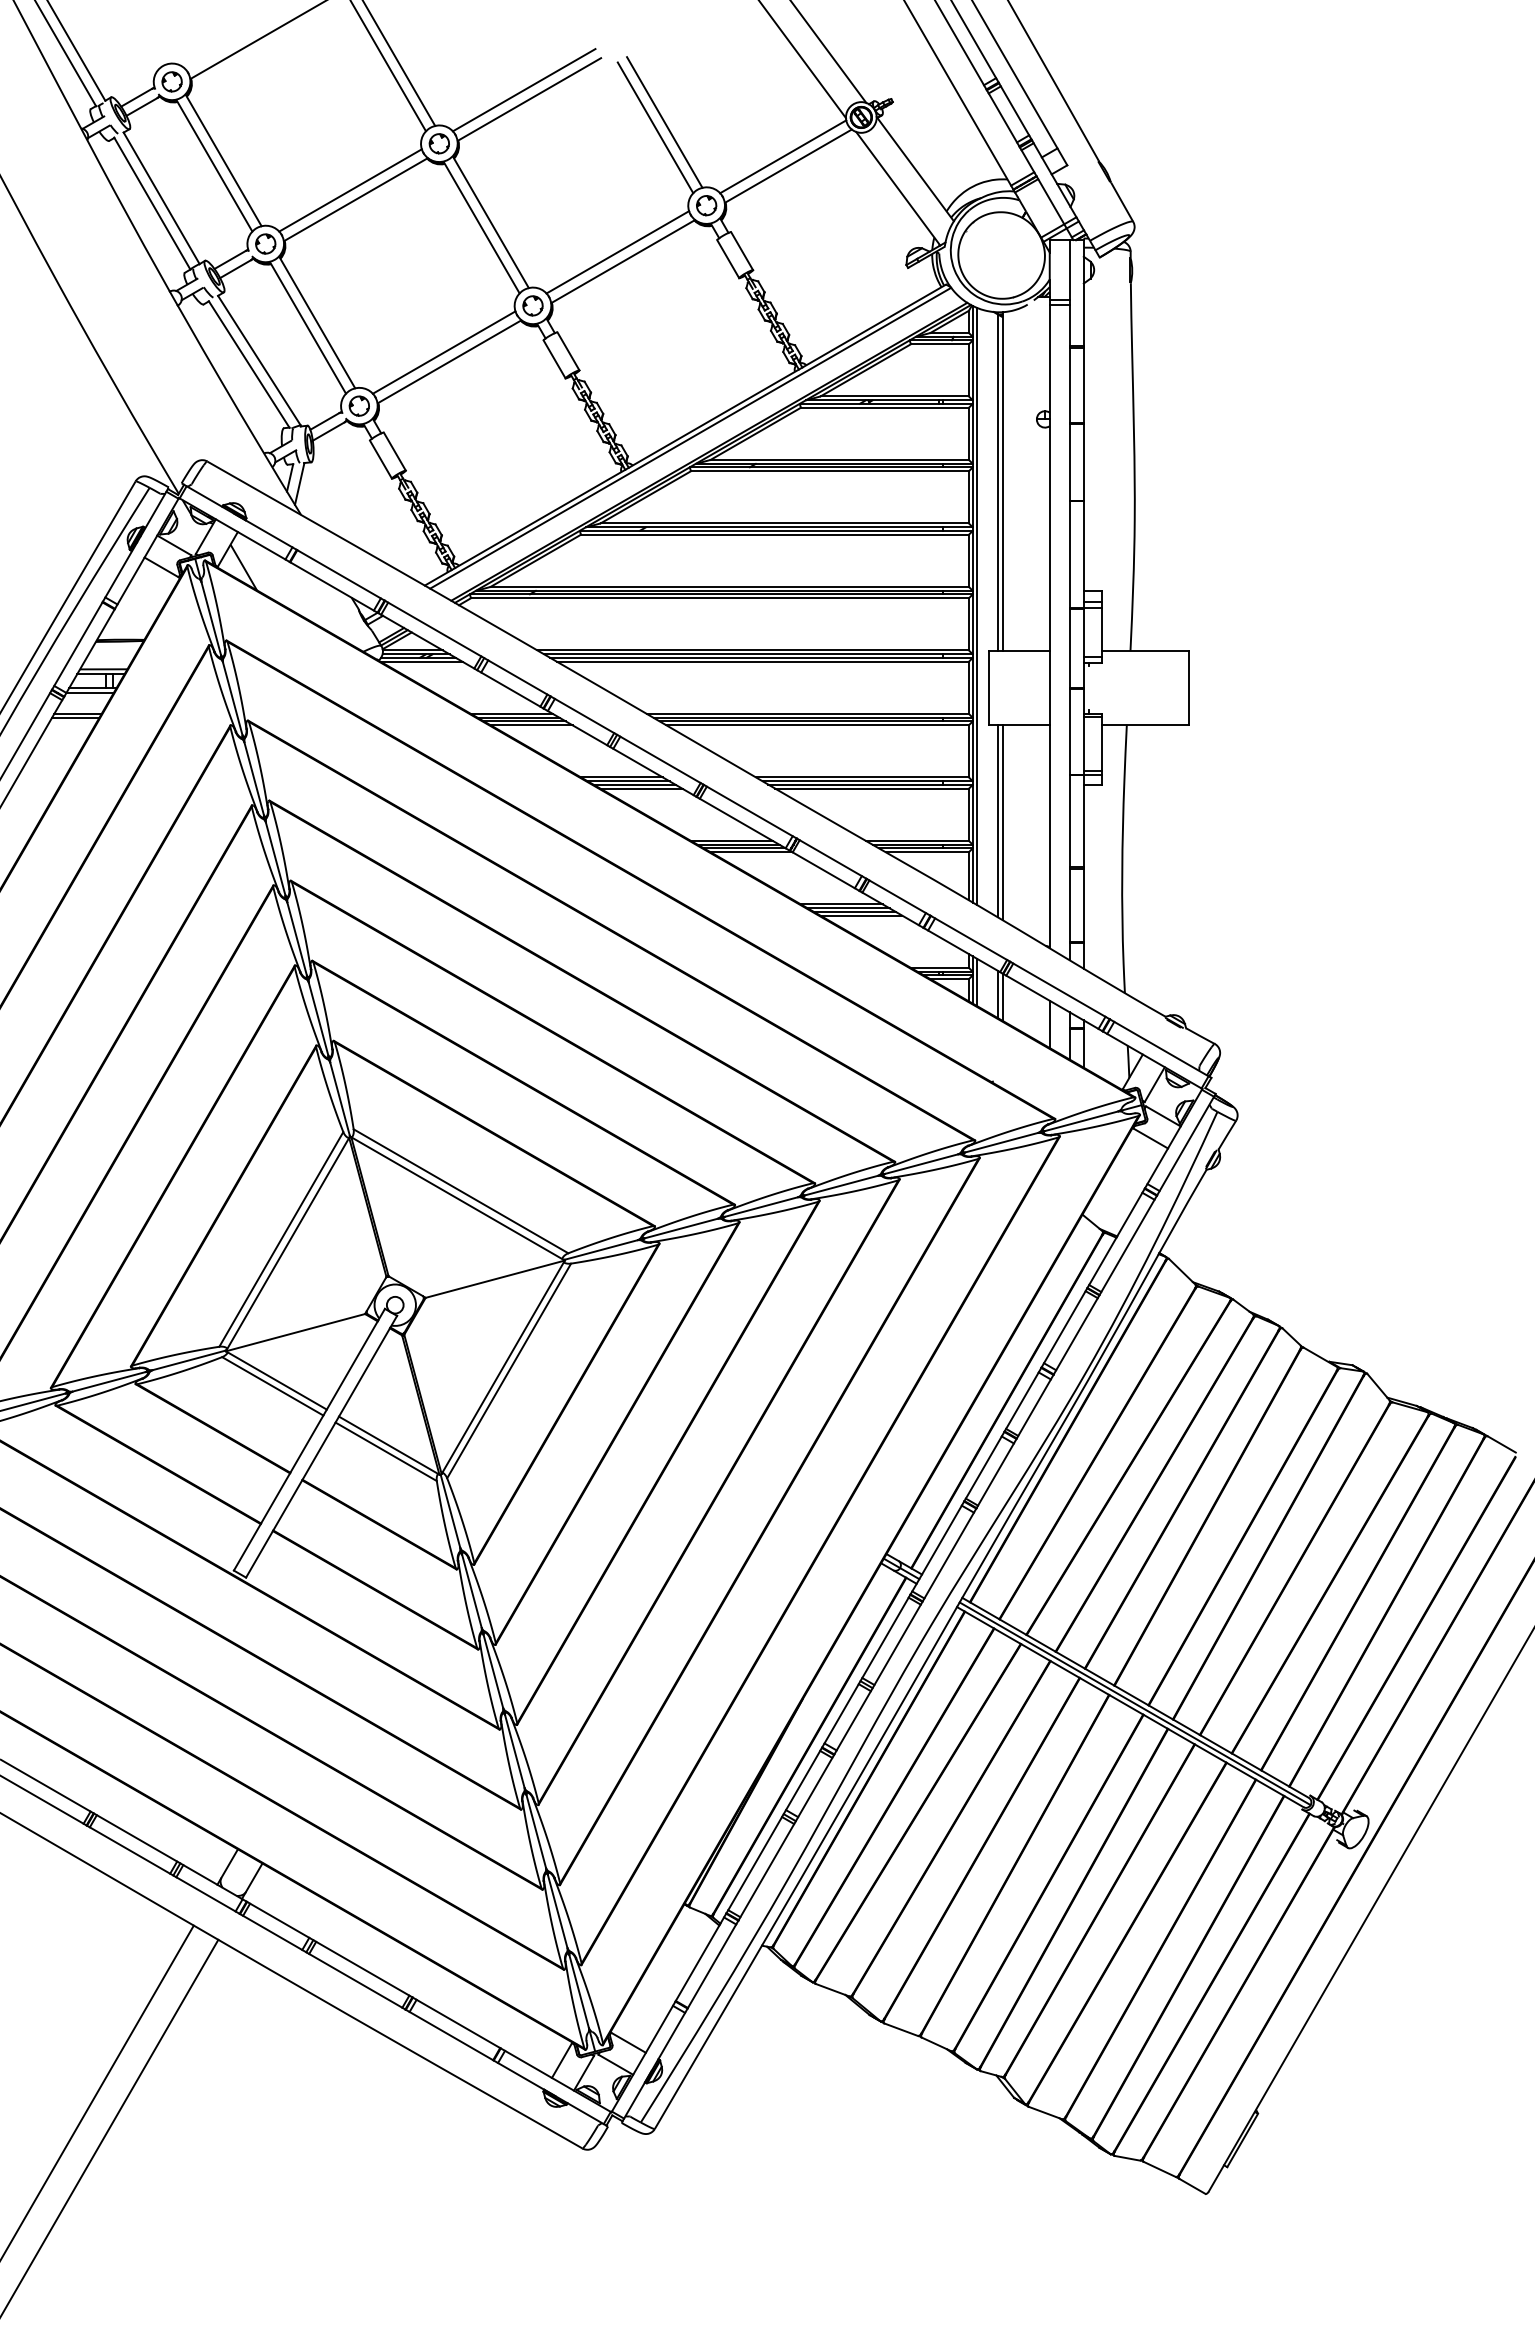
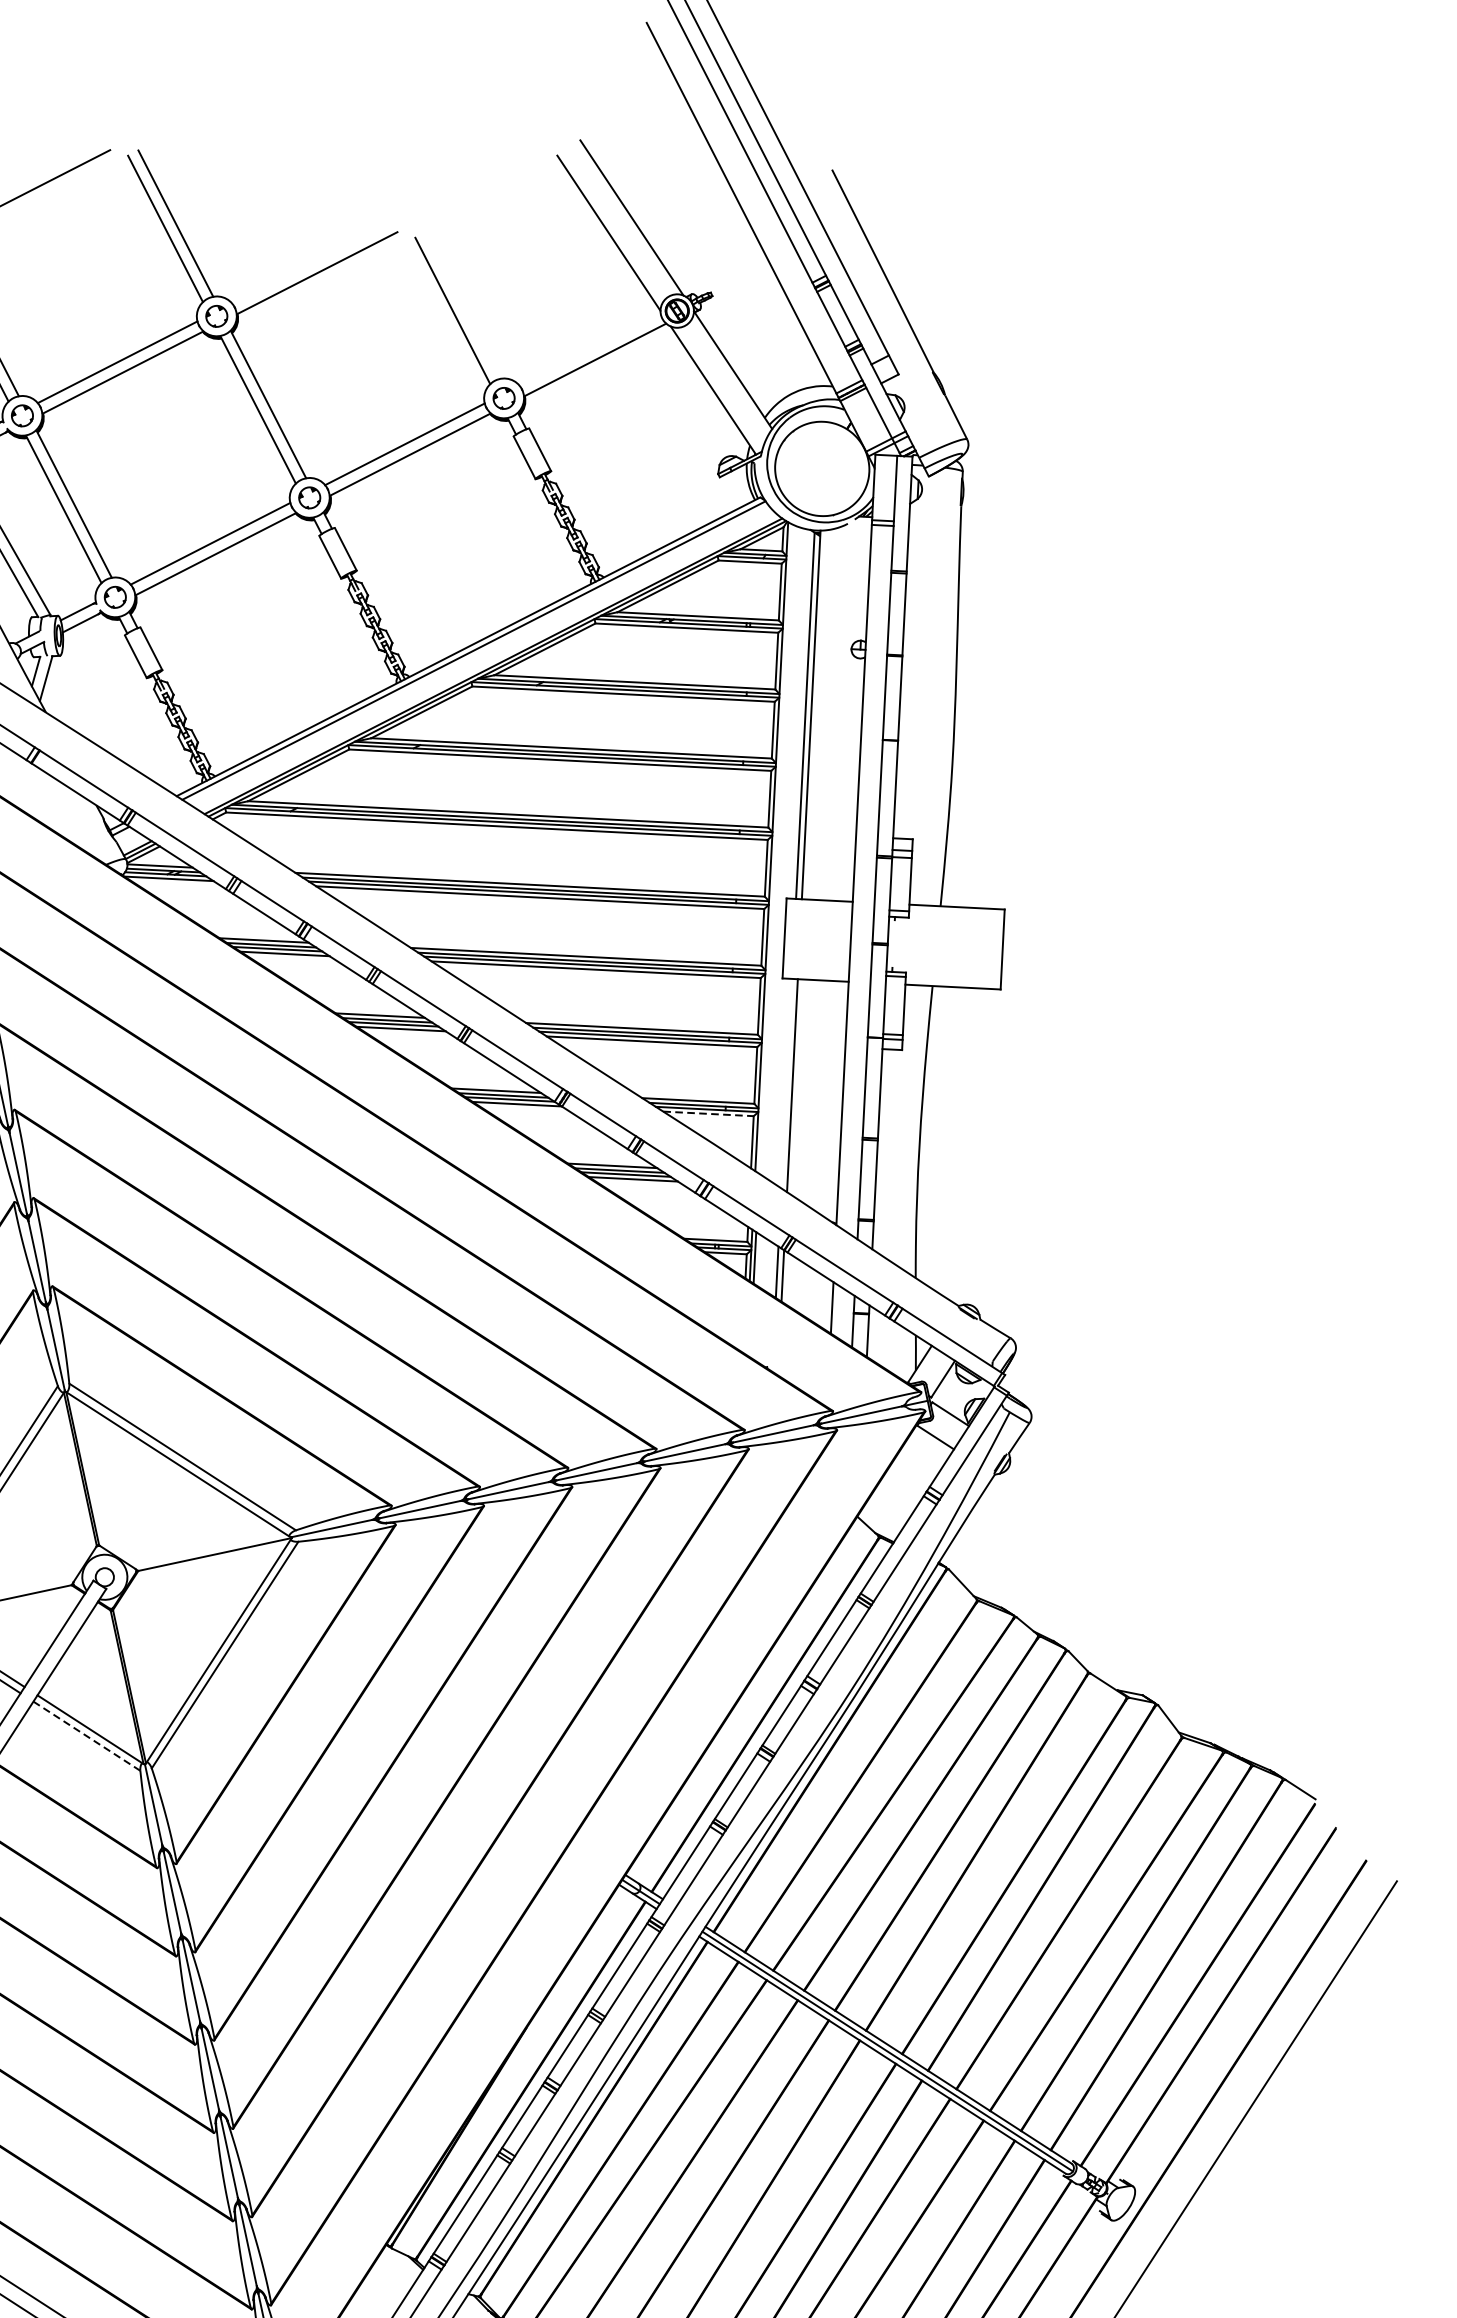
line: (523, 90) -> (311, 263), removed
line: (664, 122) -> (462, 305), removed
line: (783, 156) -> (590, 349), removed
line: (976, 605) -> (775, 848), removed
line: (997, 820) -> (786, 1083), removed
line: (927, 852) -> (708, 1114), solid -> dashed
line: (385, 1451) -> (86, 1735), solid -> dashed

